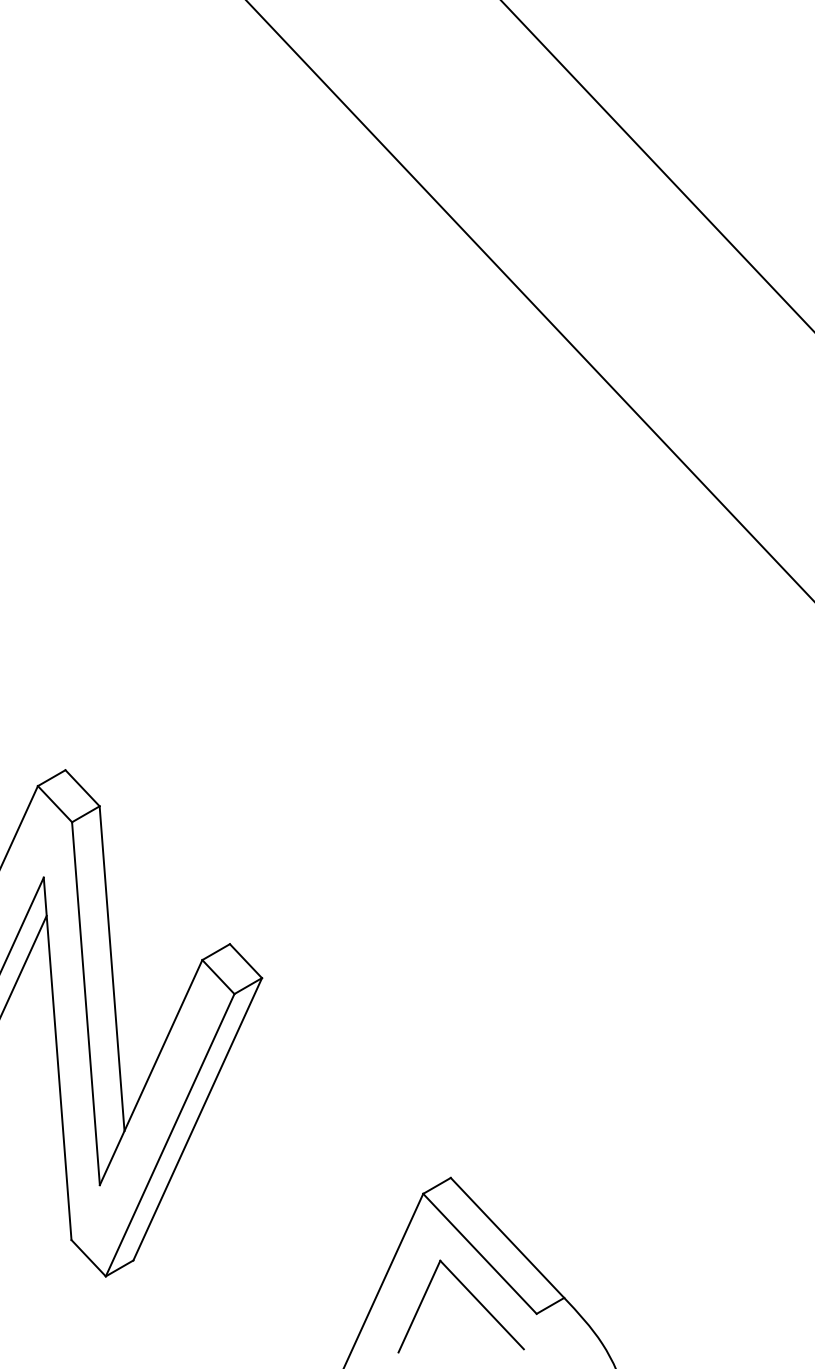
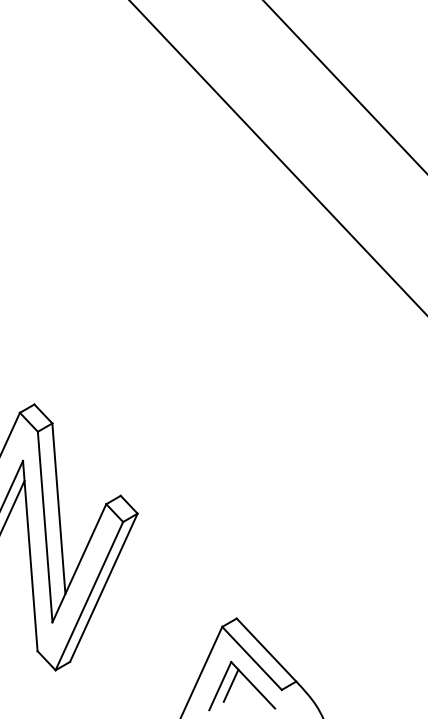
line: (438, 1305) -> (230, 685), added

